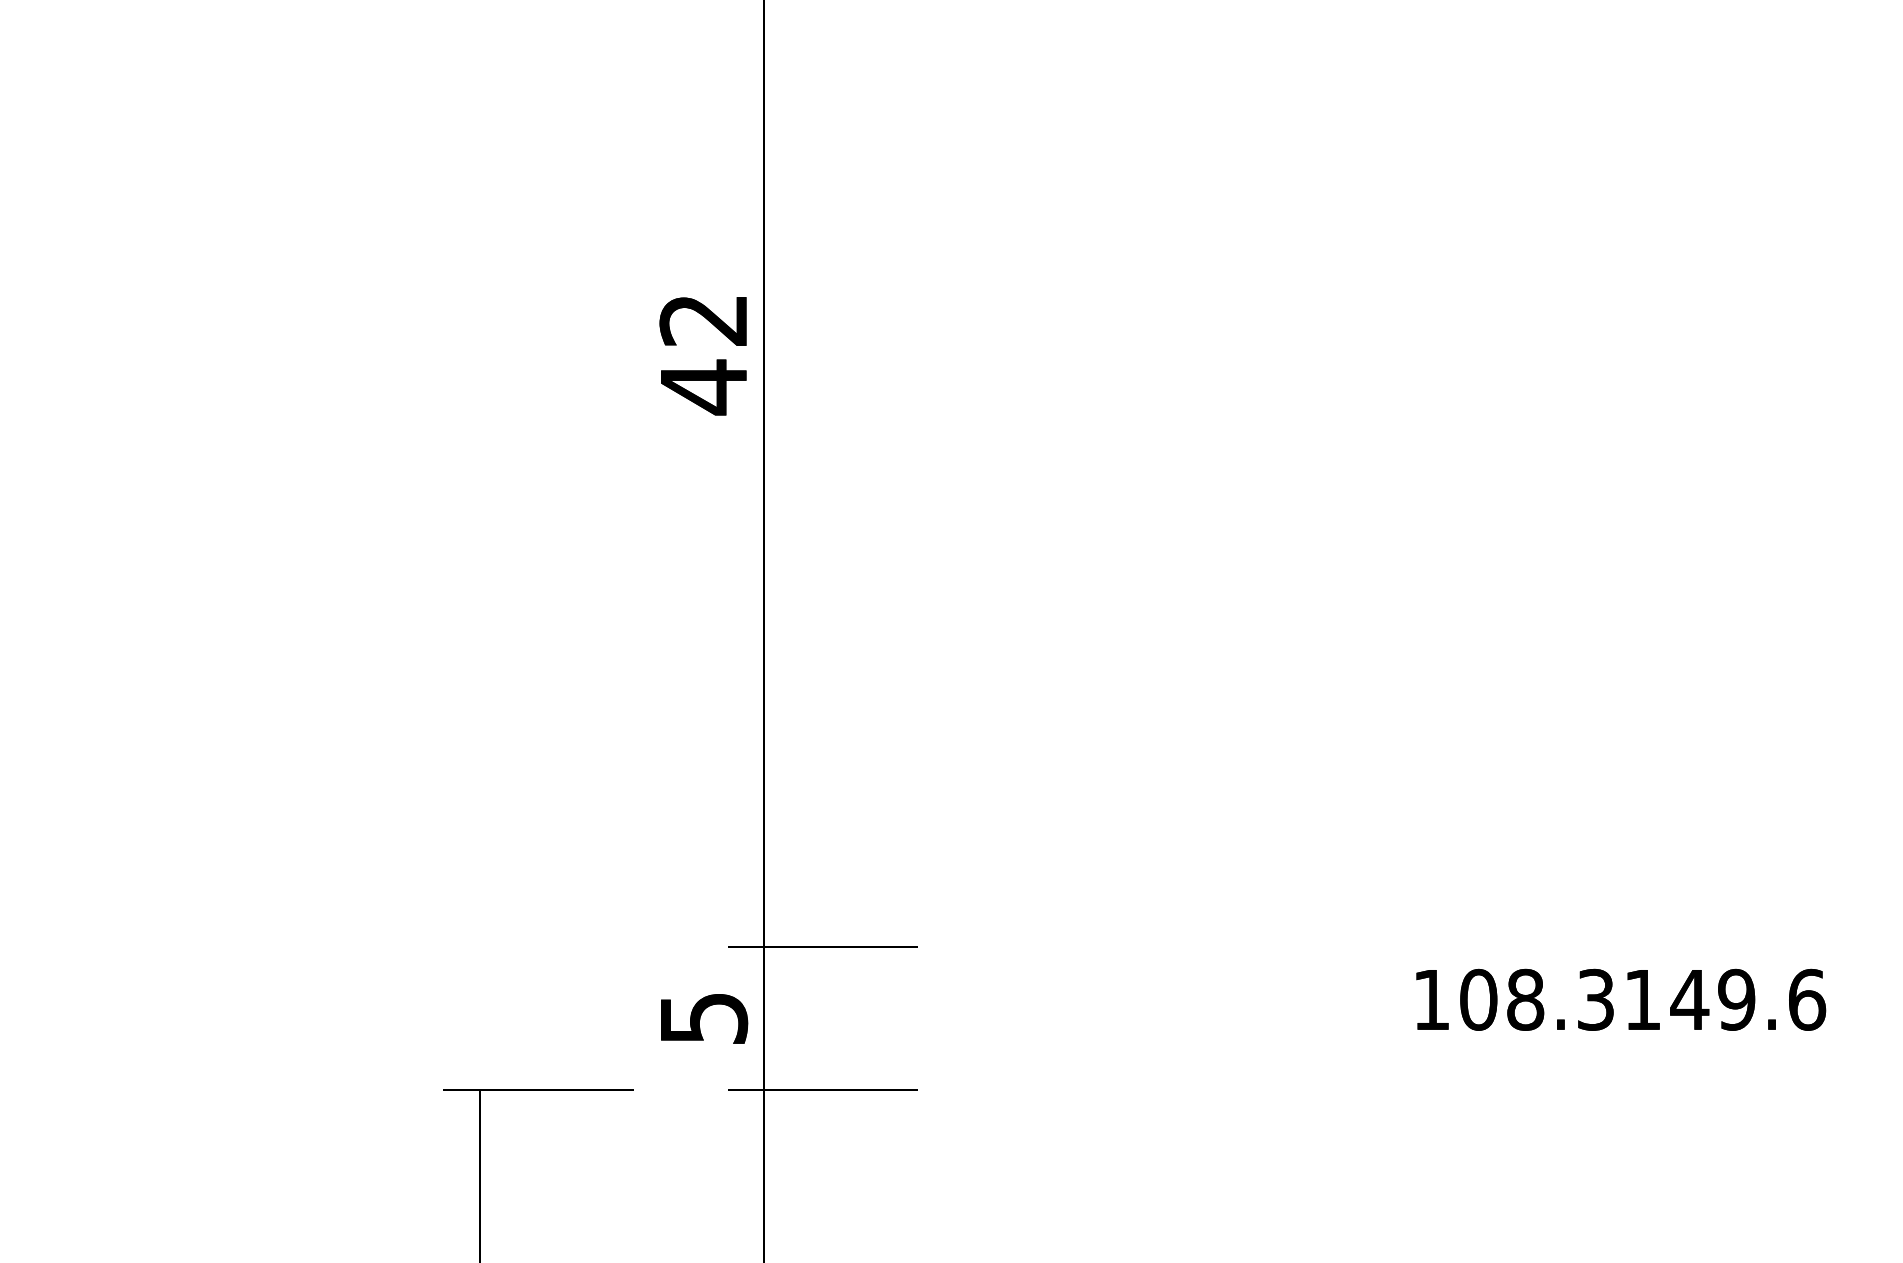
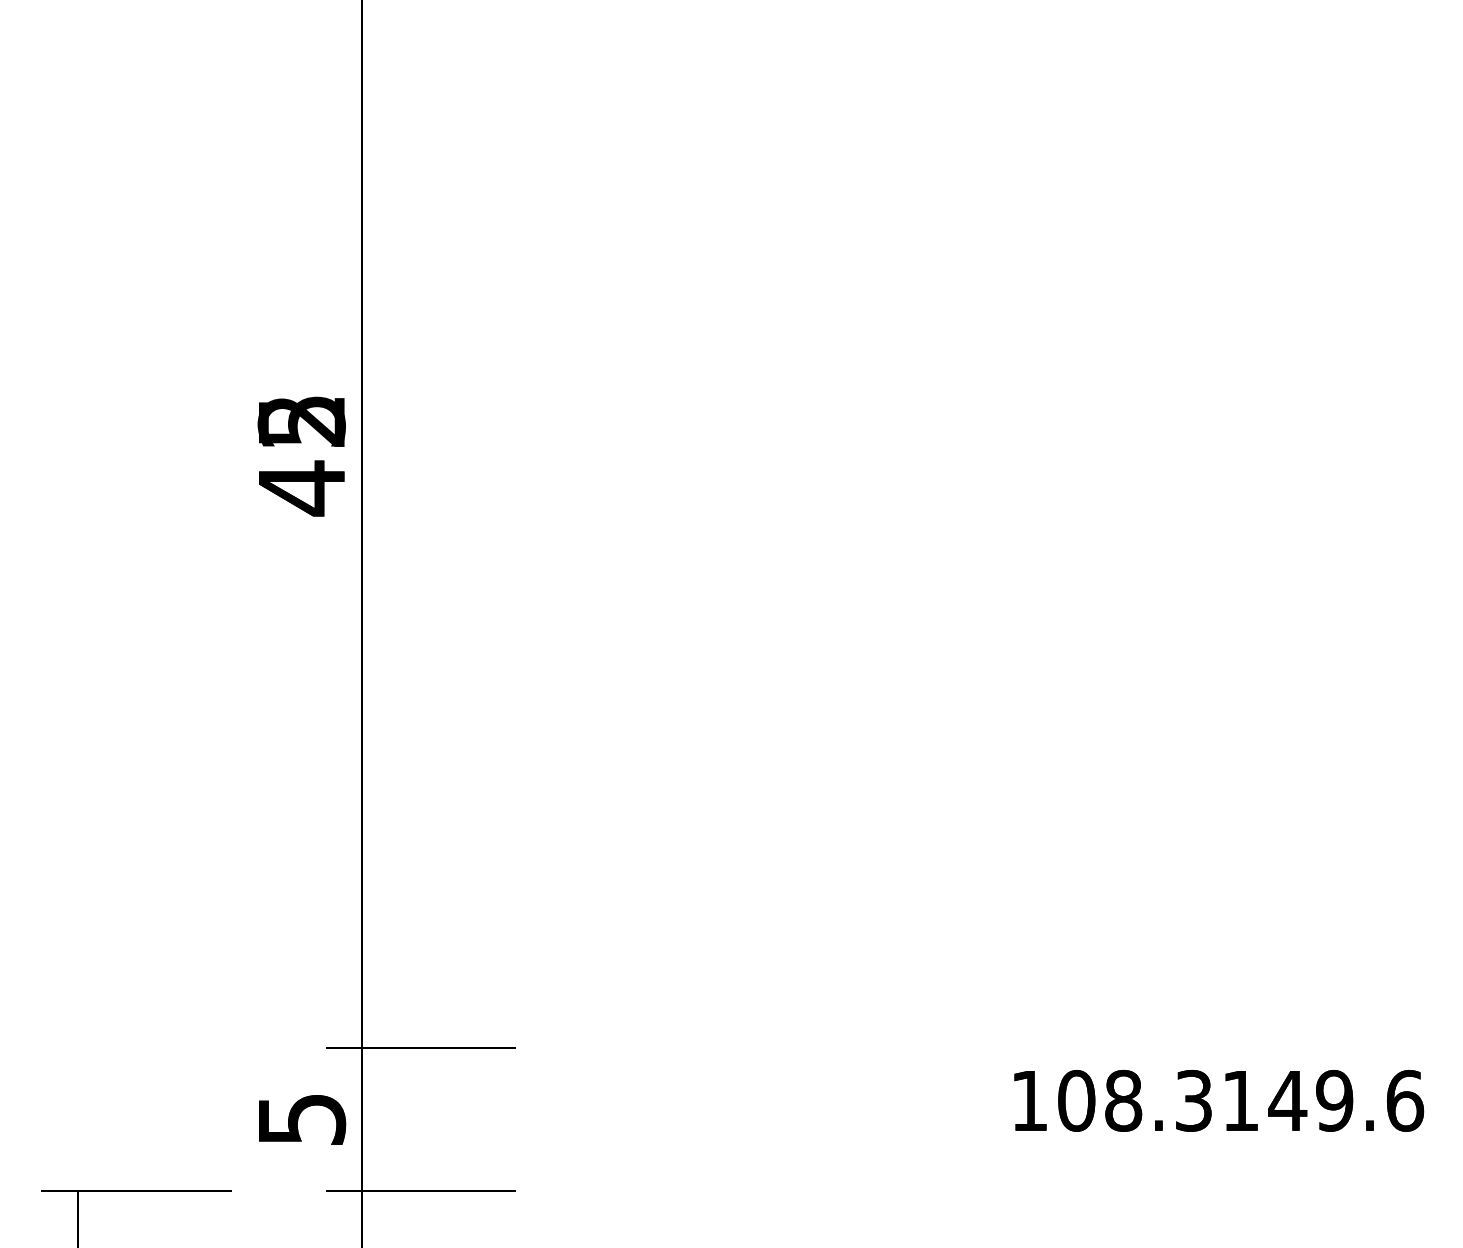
text: (703, 320) -> (301, 421), 42 -> 45

